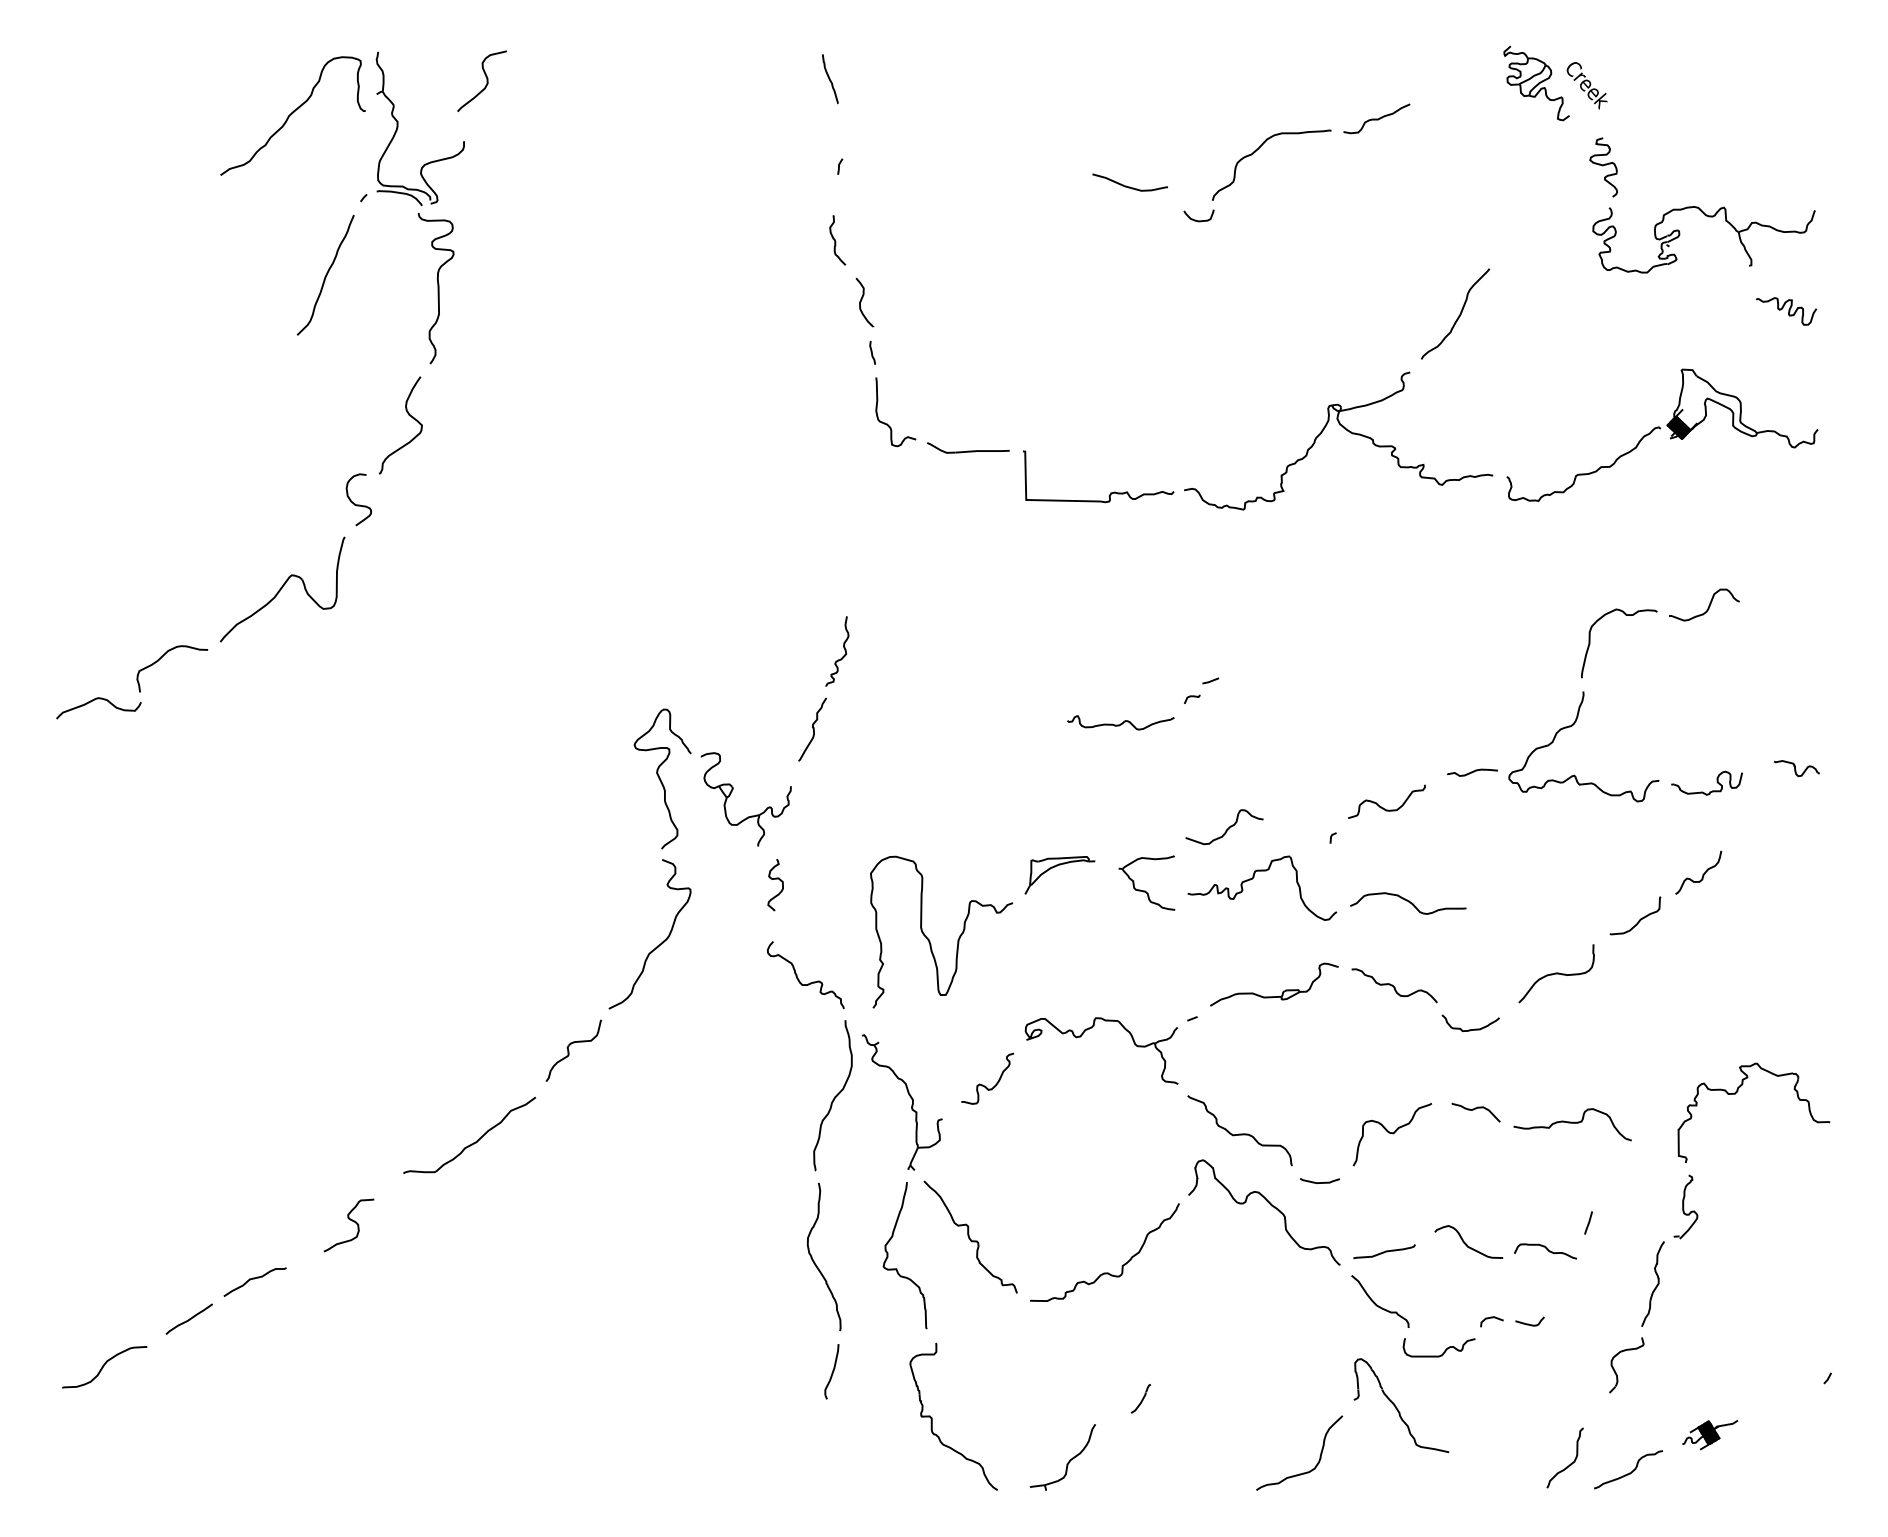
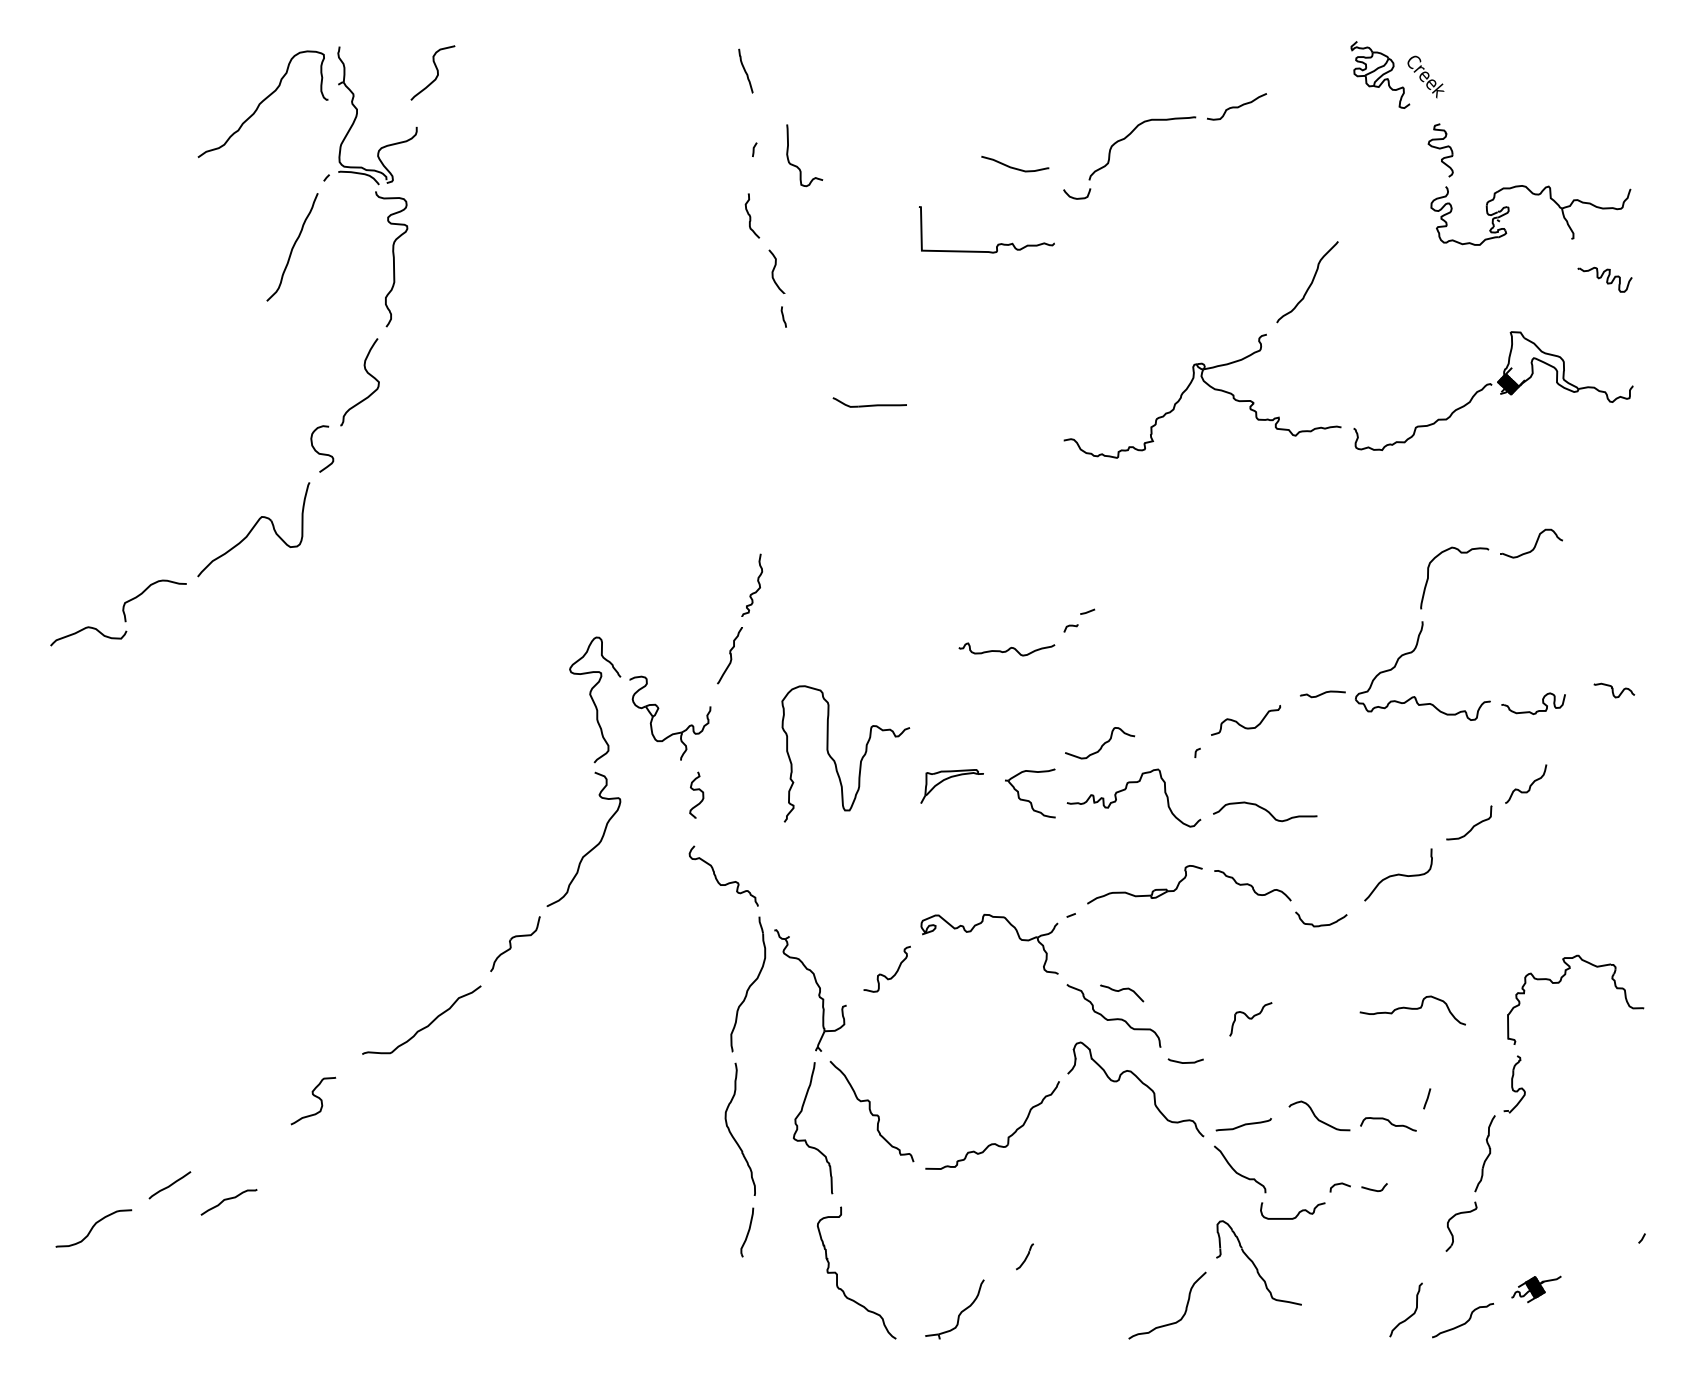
curve: (887, 423) -> (797, 165), moved
curve: (1110, 492) -> (997, 243), moved
curve: (929, 939) -> (834, 760), moved
curve: (1473, 1110) -> (1119, 991), moved
part: (1392, 1134) -> (1250, 1019), size x0.6
curve: (254, 1279) -> (228, 1199), moved

